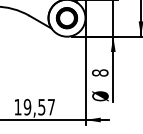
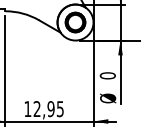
text: (99, 72) -> (107, 75), 8 -> 0
text: (39, 107) -> (48, 109), 19,57 -> 12,95

